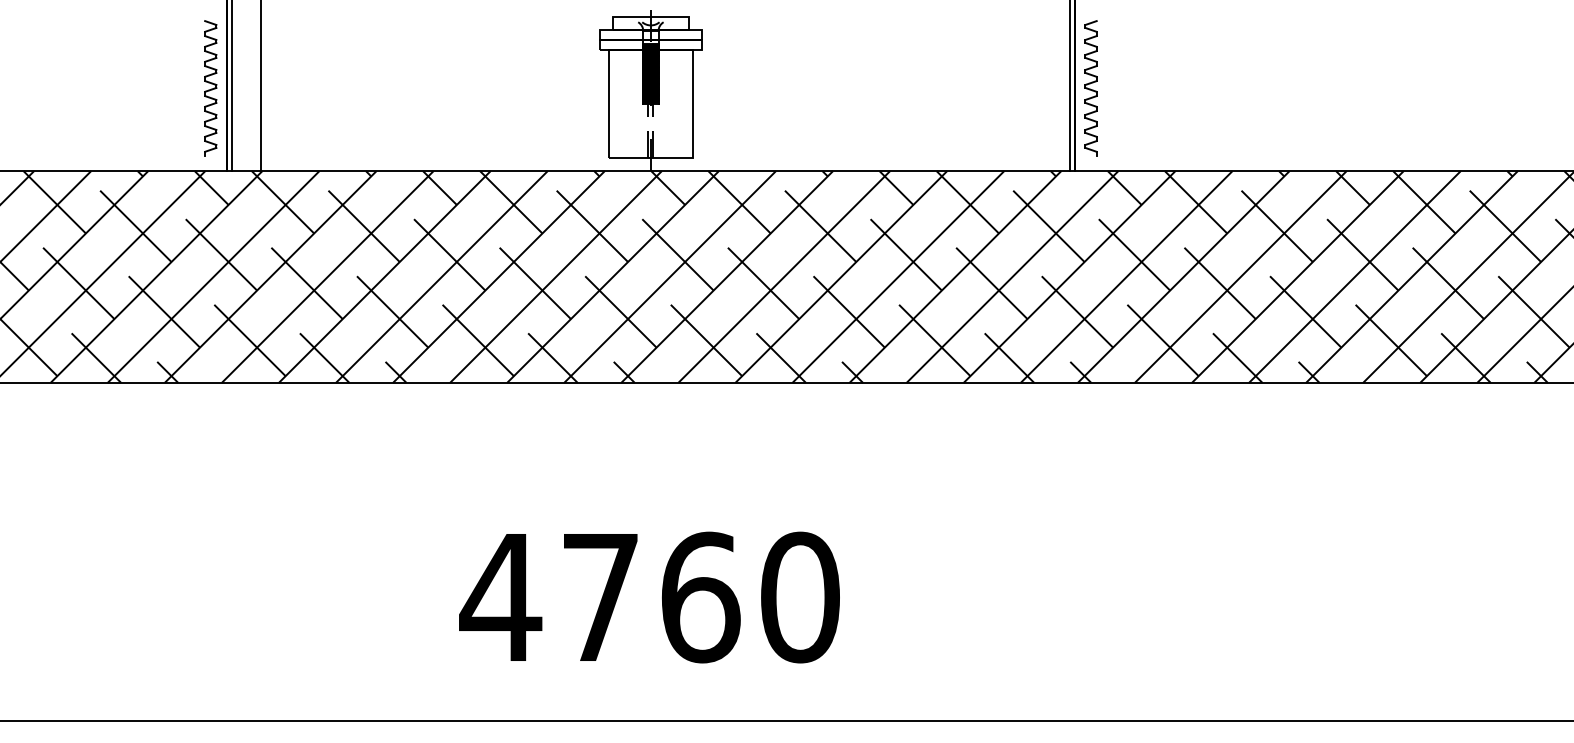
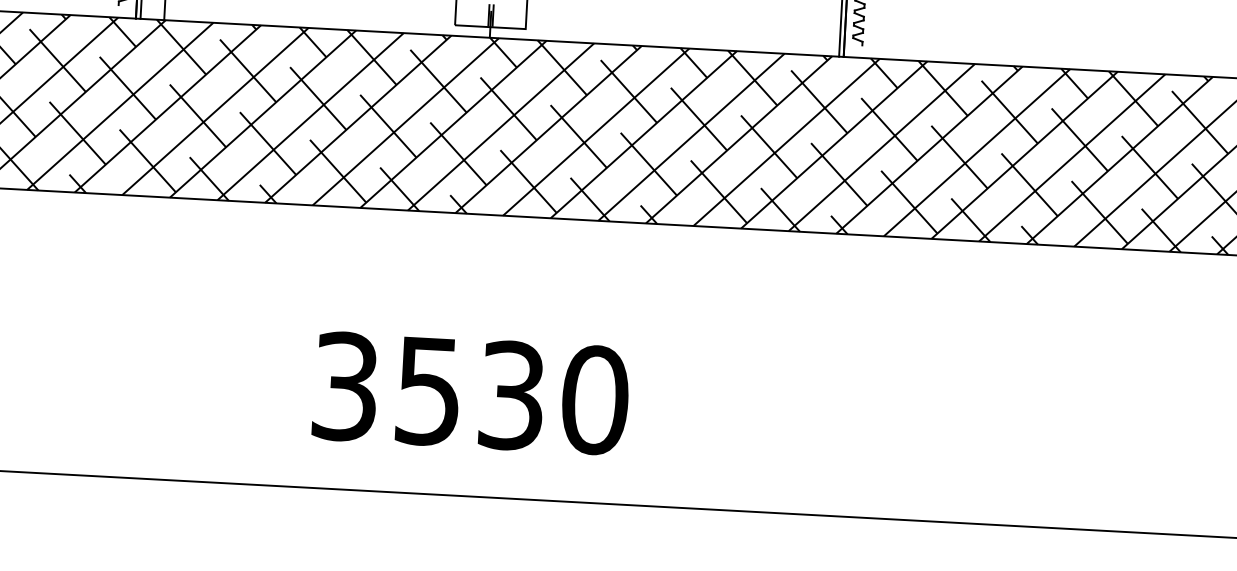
text: (599, 597) -> (427, 391), 4760 -> 3530

